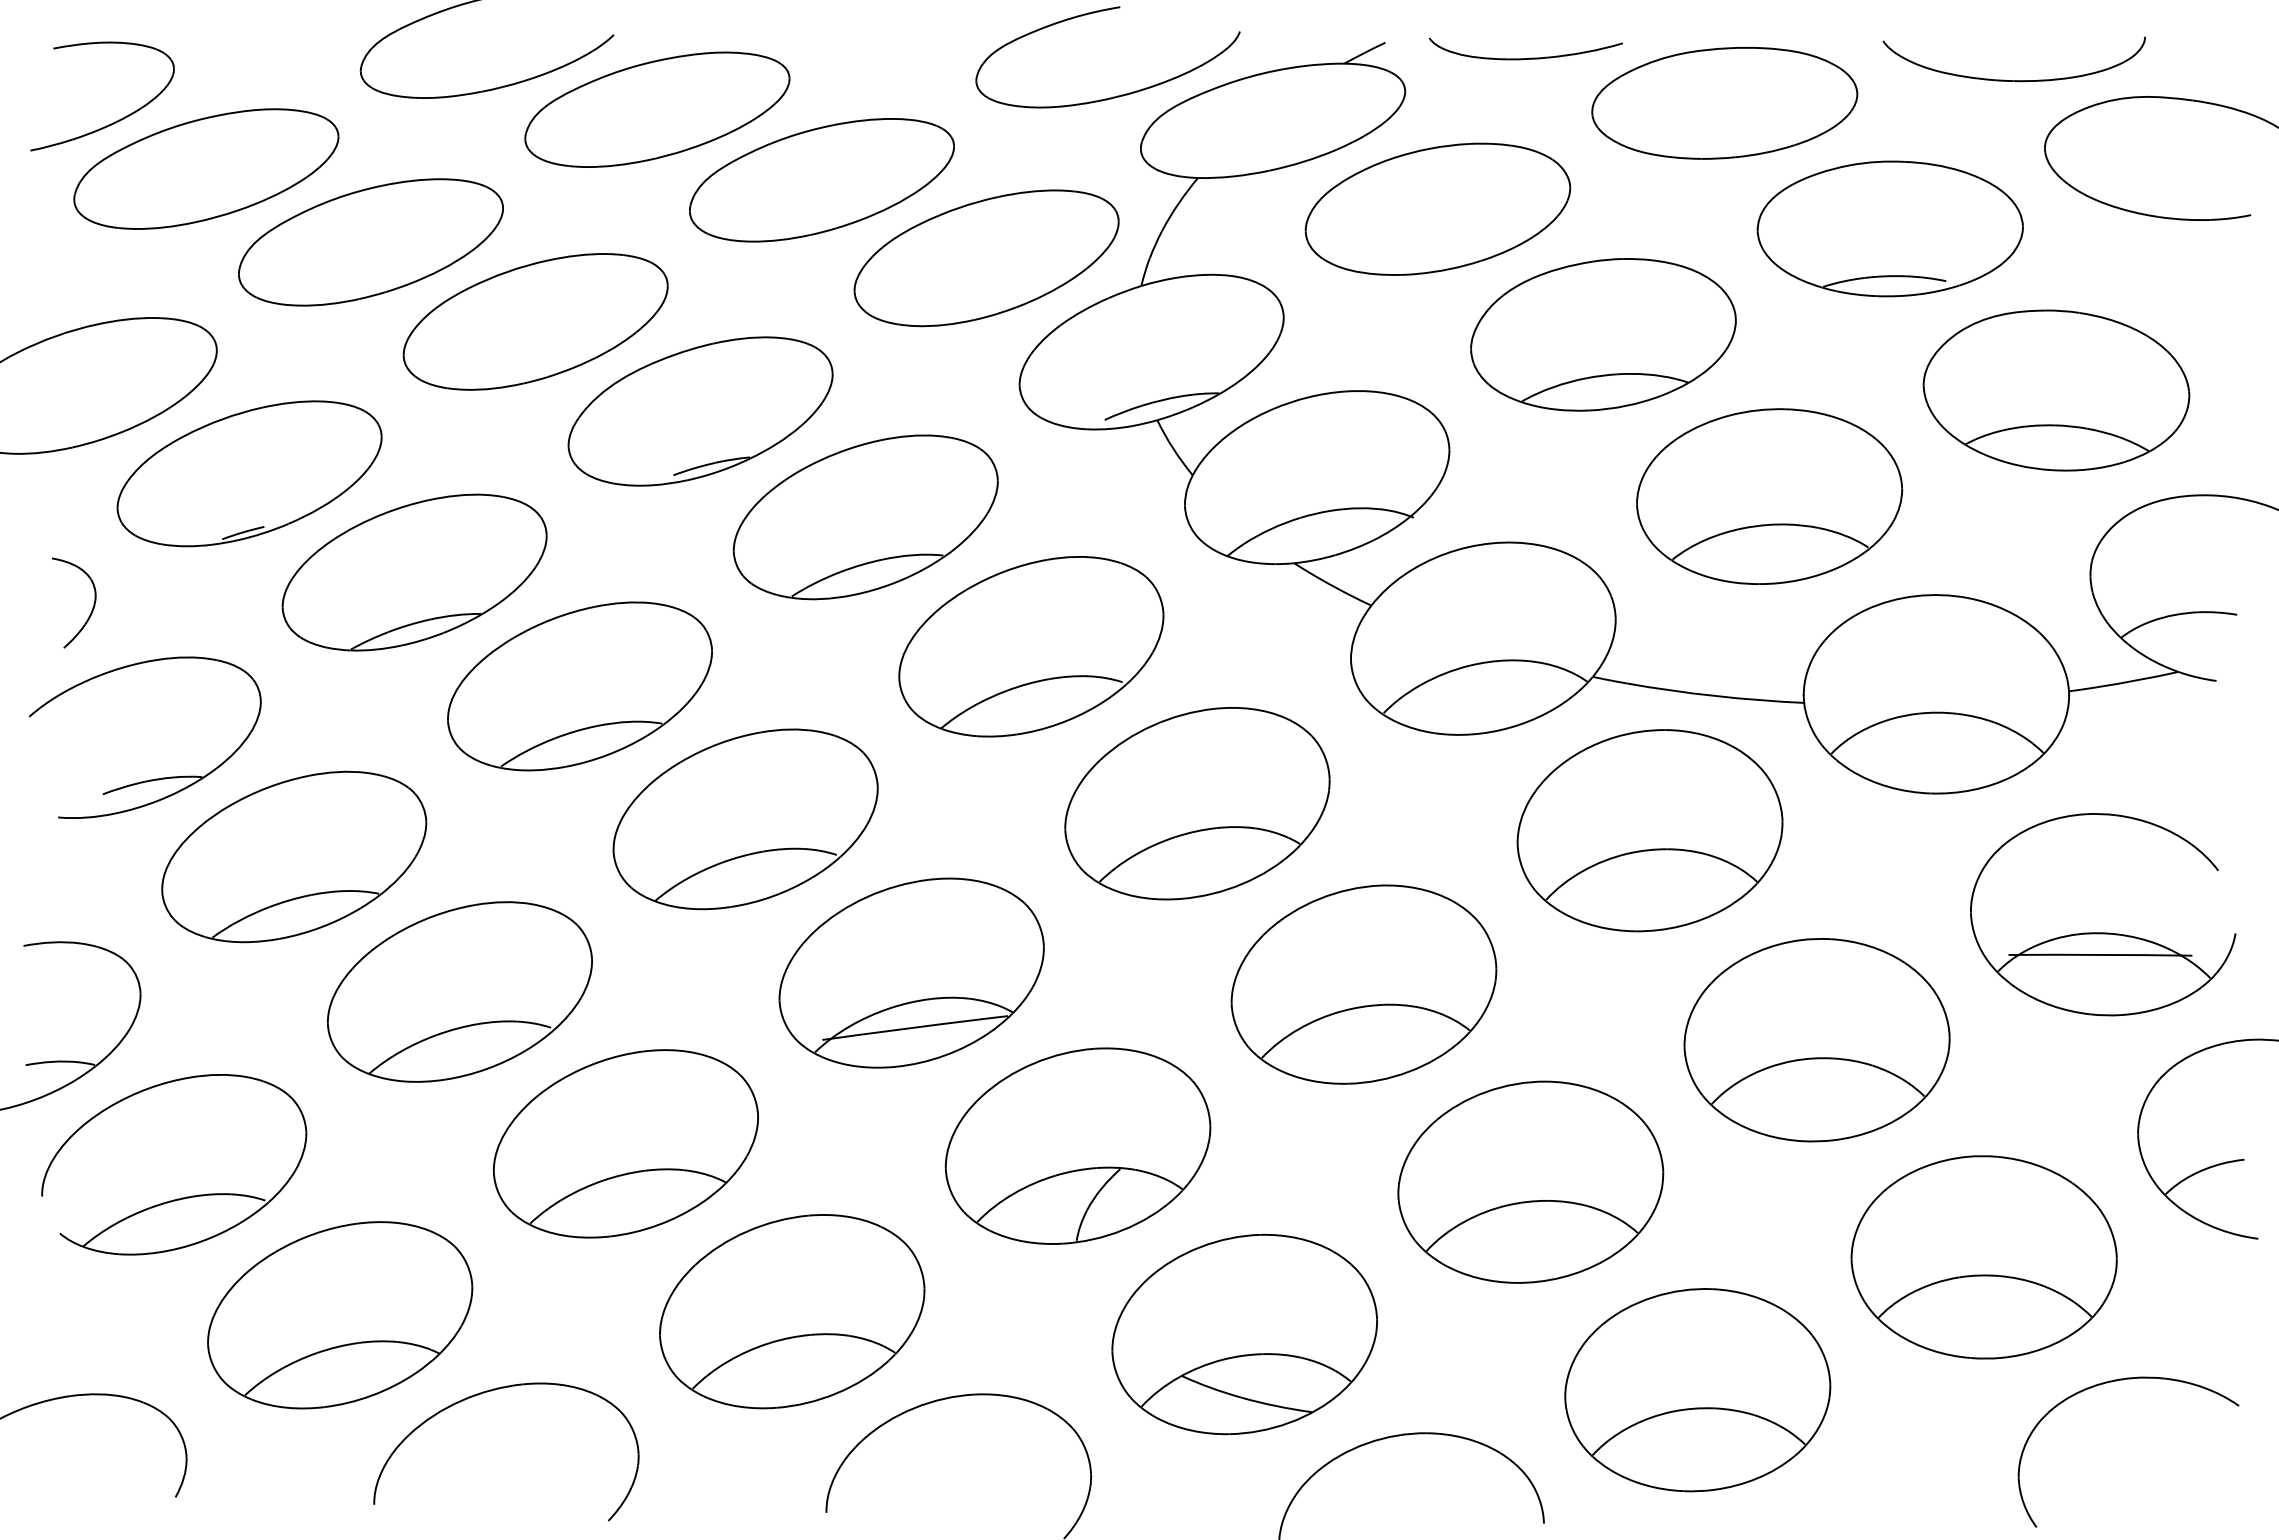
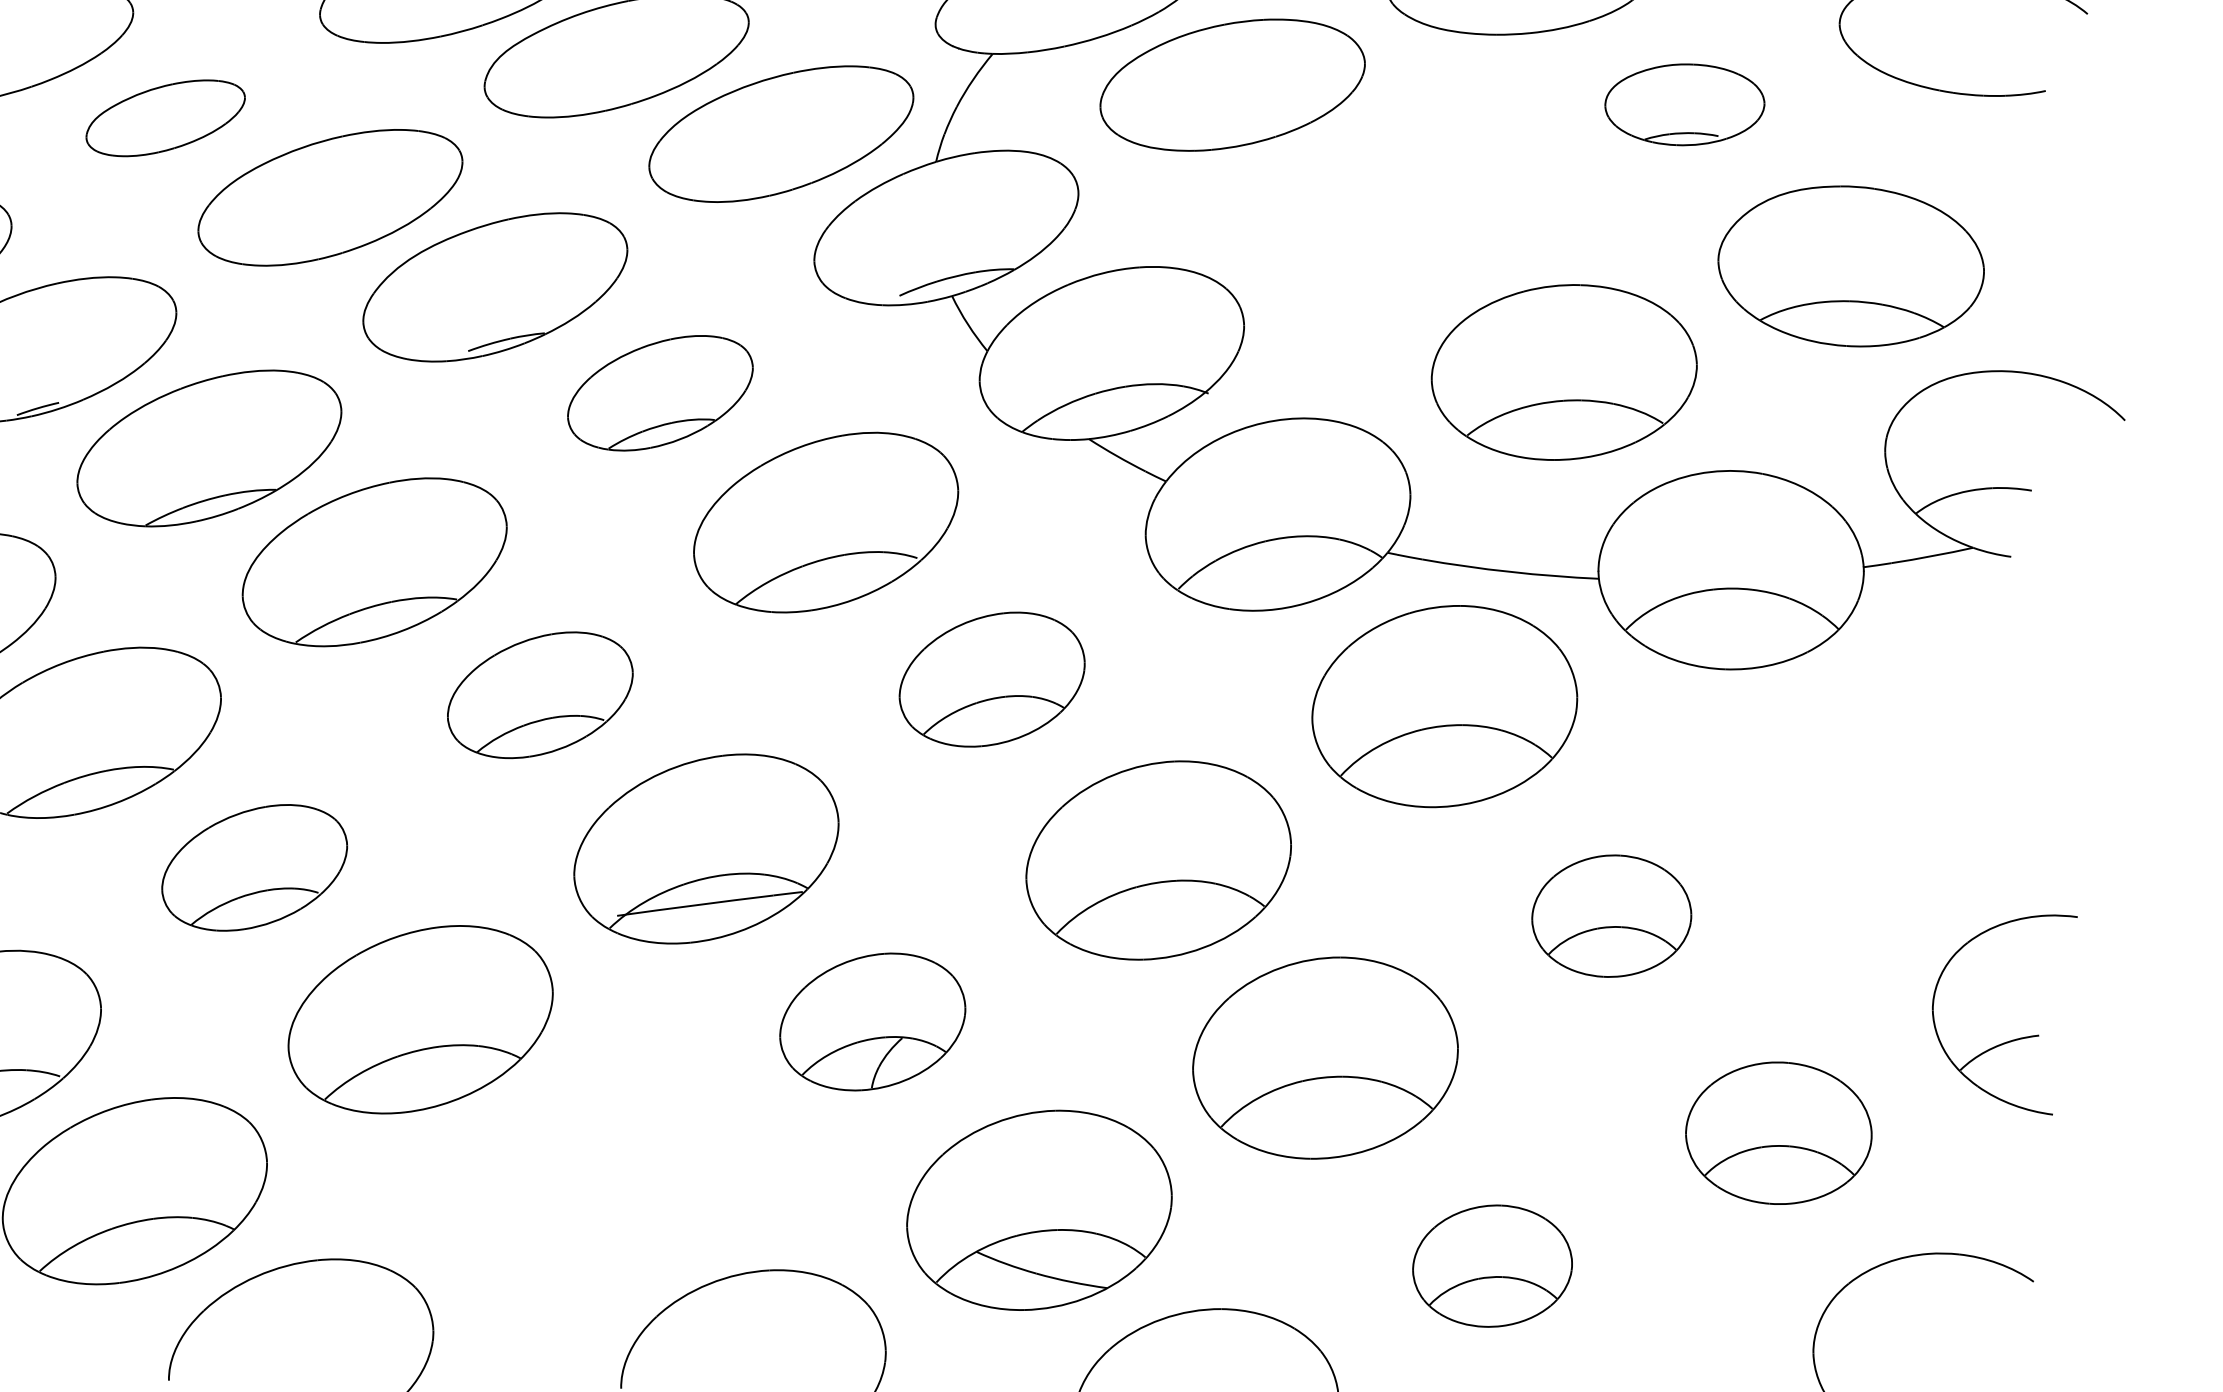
part: (1889, 228) -> (1684, 104), size x0.6
part: (370, 242) -> (165, 118), size x0.6
part: (1603, 334) -> (1398, 210), removed
part: (865, 517) -> (660, 393), size x0.7
part: (1197, 803) -> (992, 679), size x0.7
part: (745, 819) -> (540, 695), size x0.7
part: (2103, 932) -> (1898, 808), removed
part: (459, 991) -> (254, 867), size x0.7
part: (1816, 1040) -> (1611, 916), size x0.6
part: (1077, 1145) -> (872, 1021), size x0.7
part: (1983, 1257) -> (1778, 1133), size x0.7
part: (792, 1311) -> (587, 1187), removed
part: (1697, 1390) -> (1492, 1266), size x0.6

